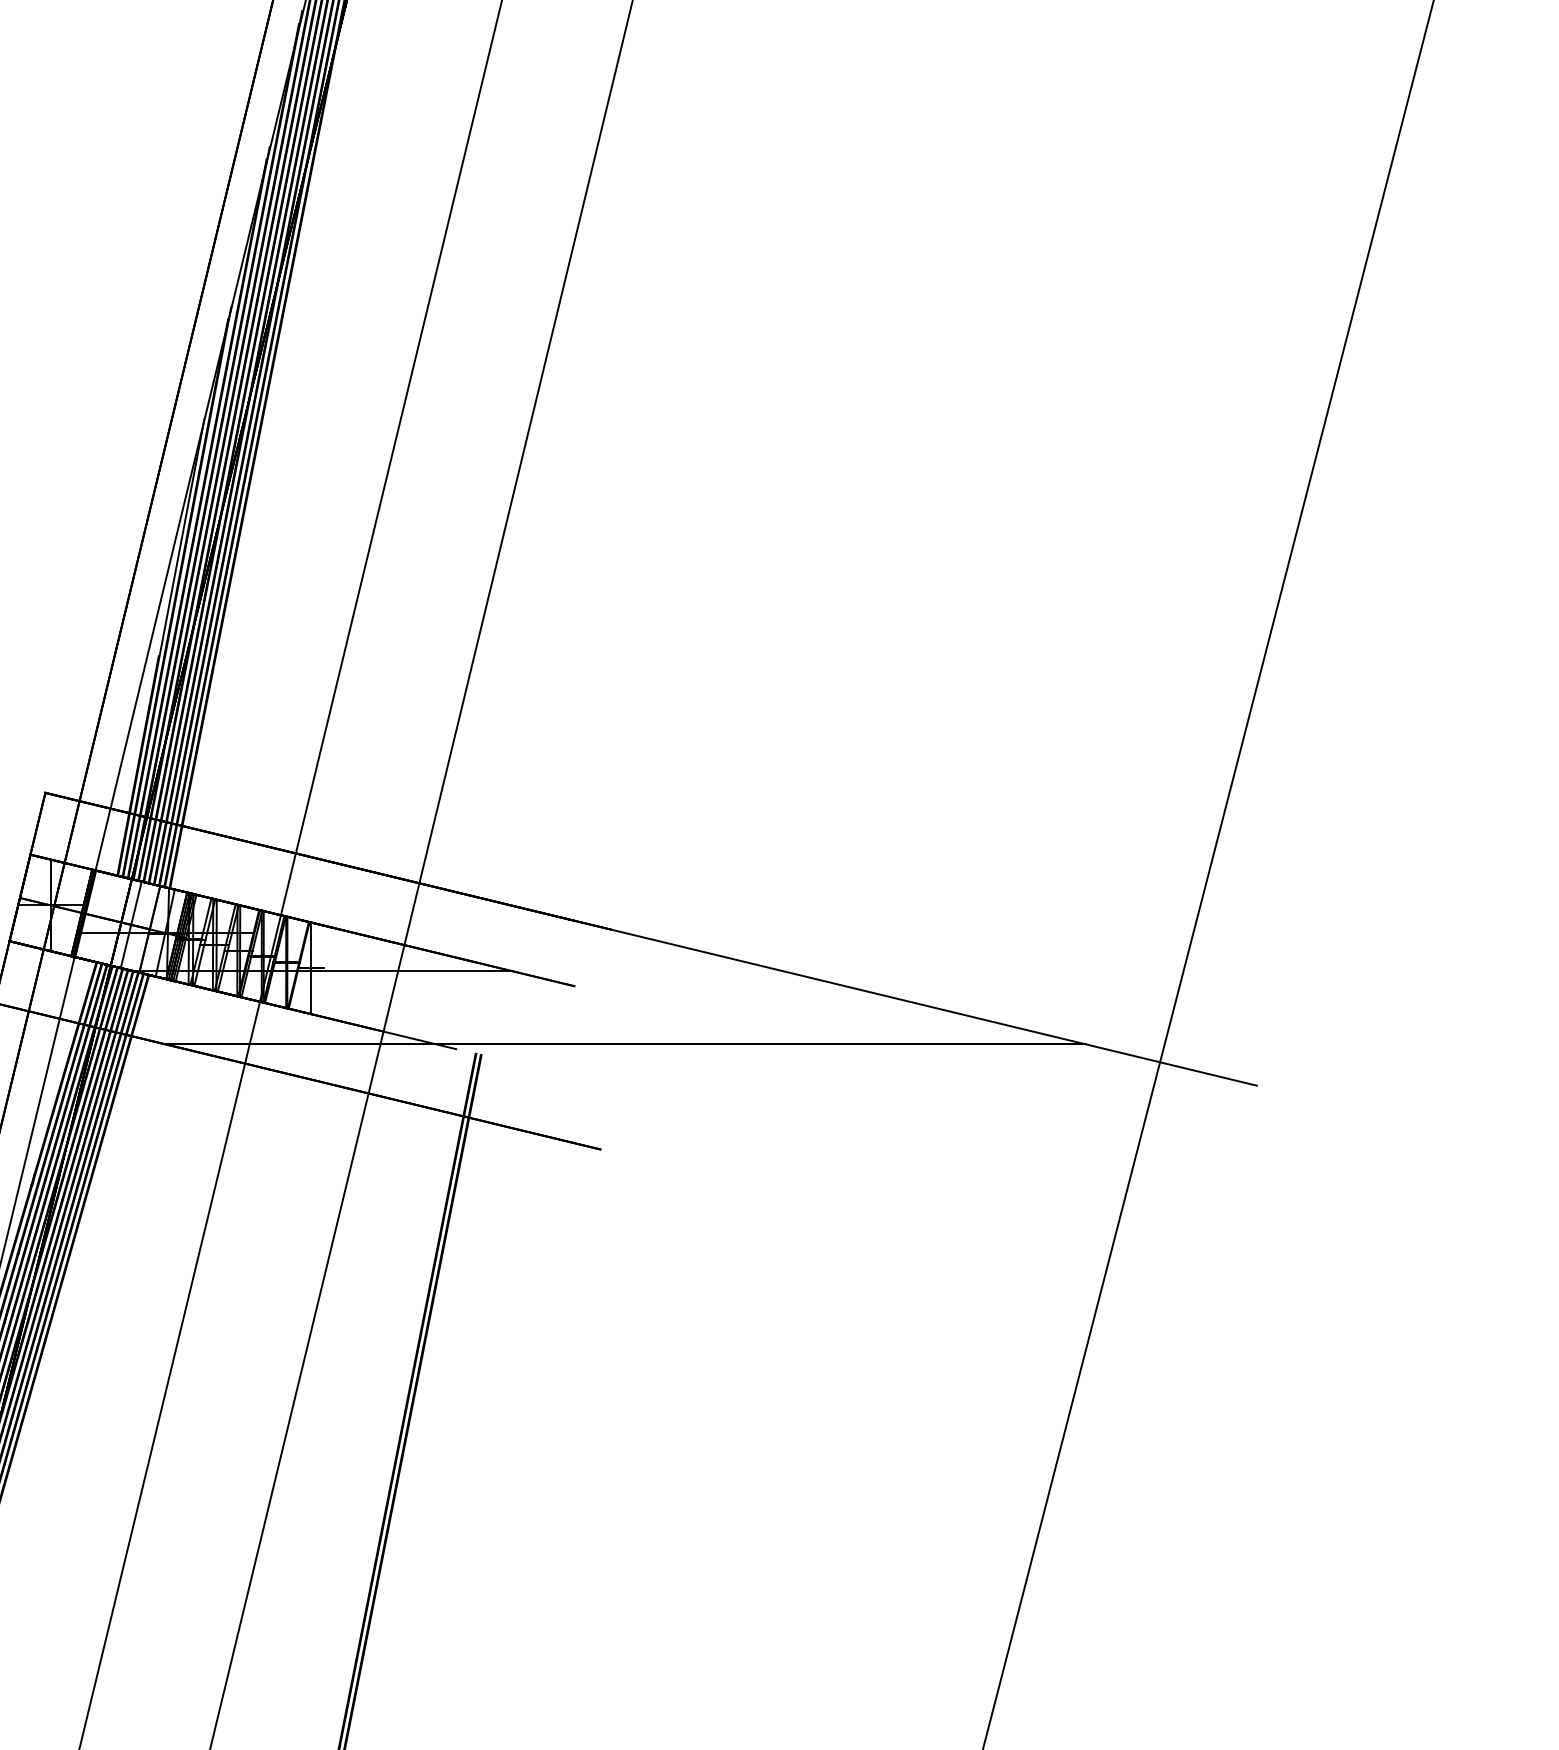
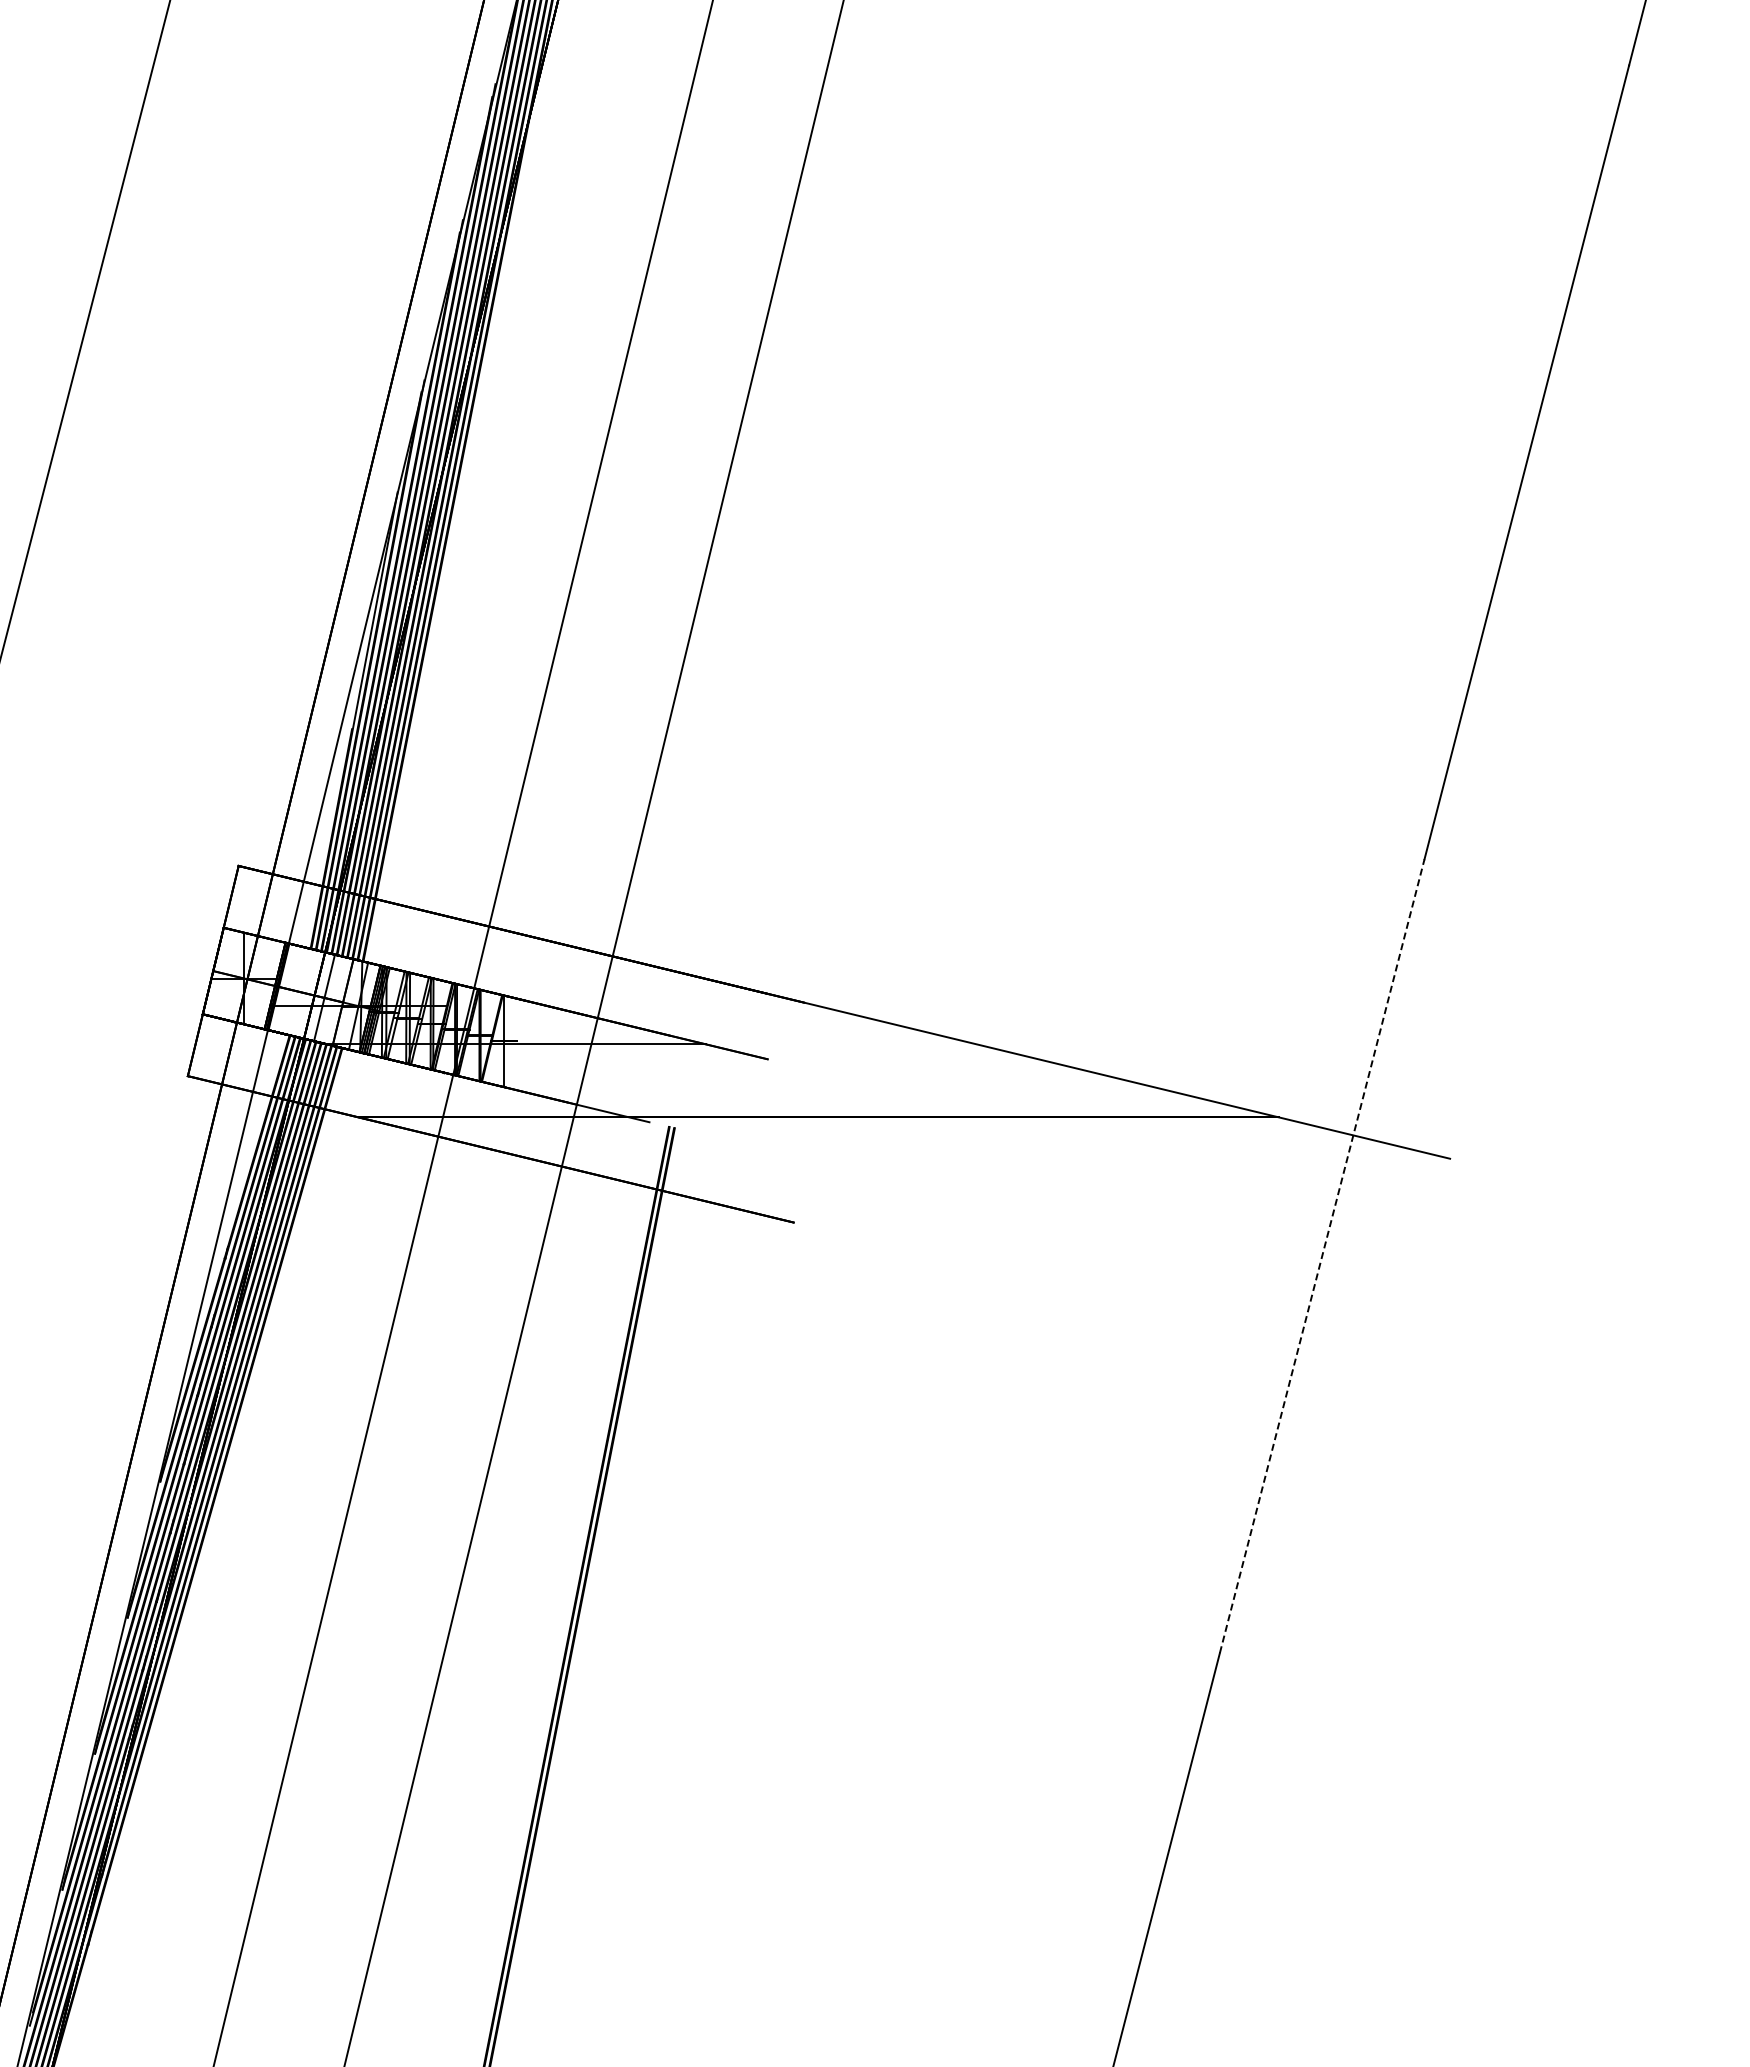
line: (1129, 1183) -> (1322, 1256), solid -> dashed

